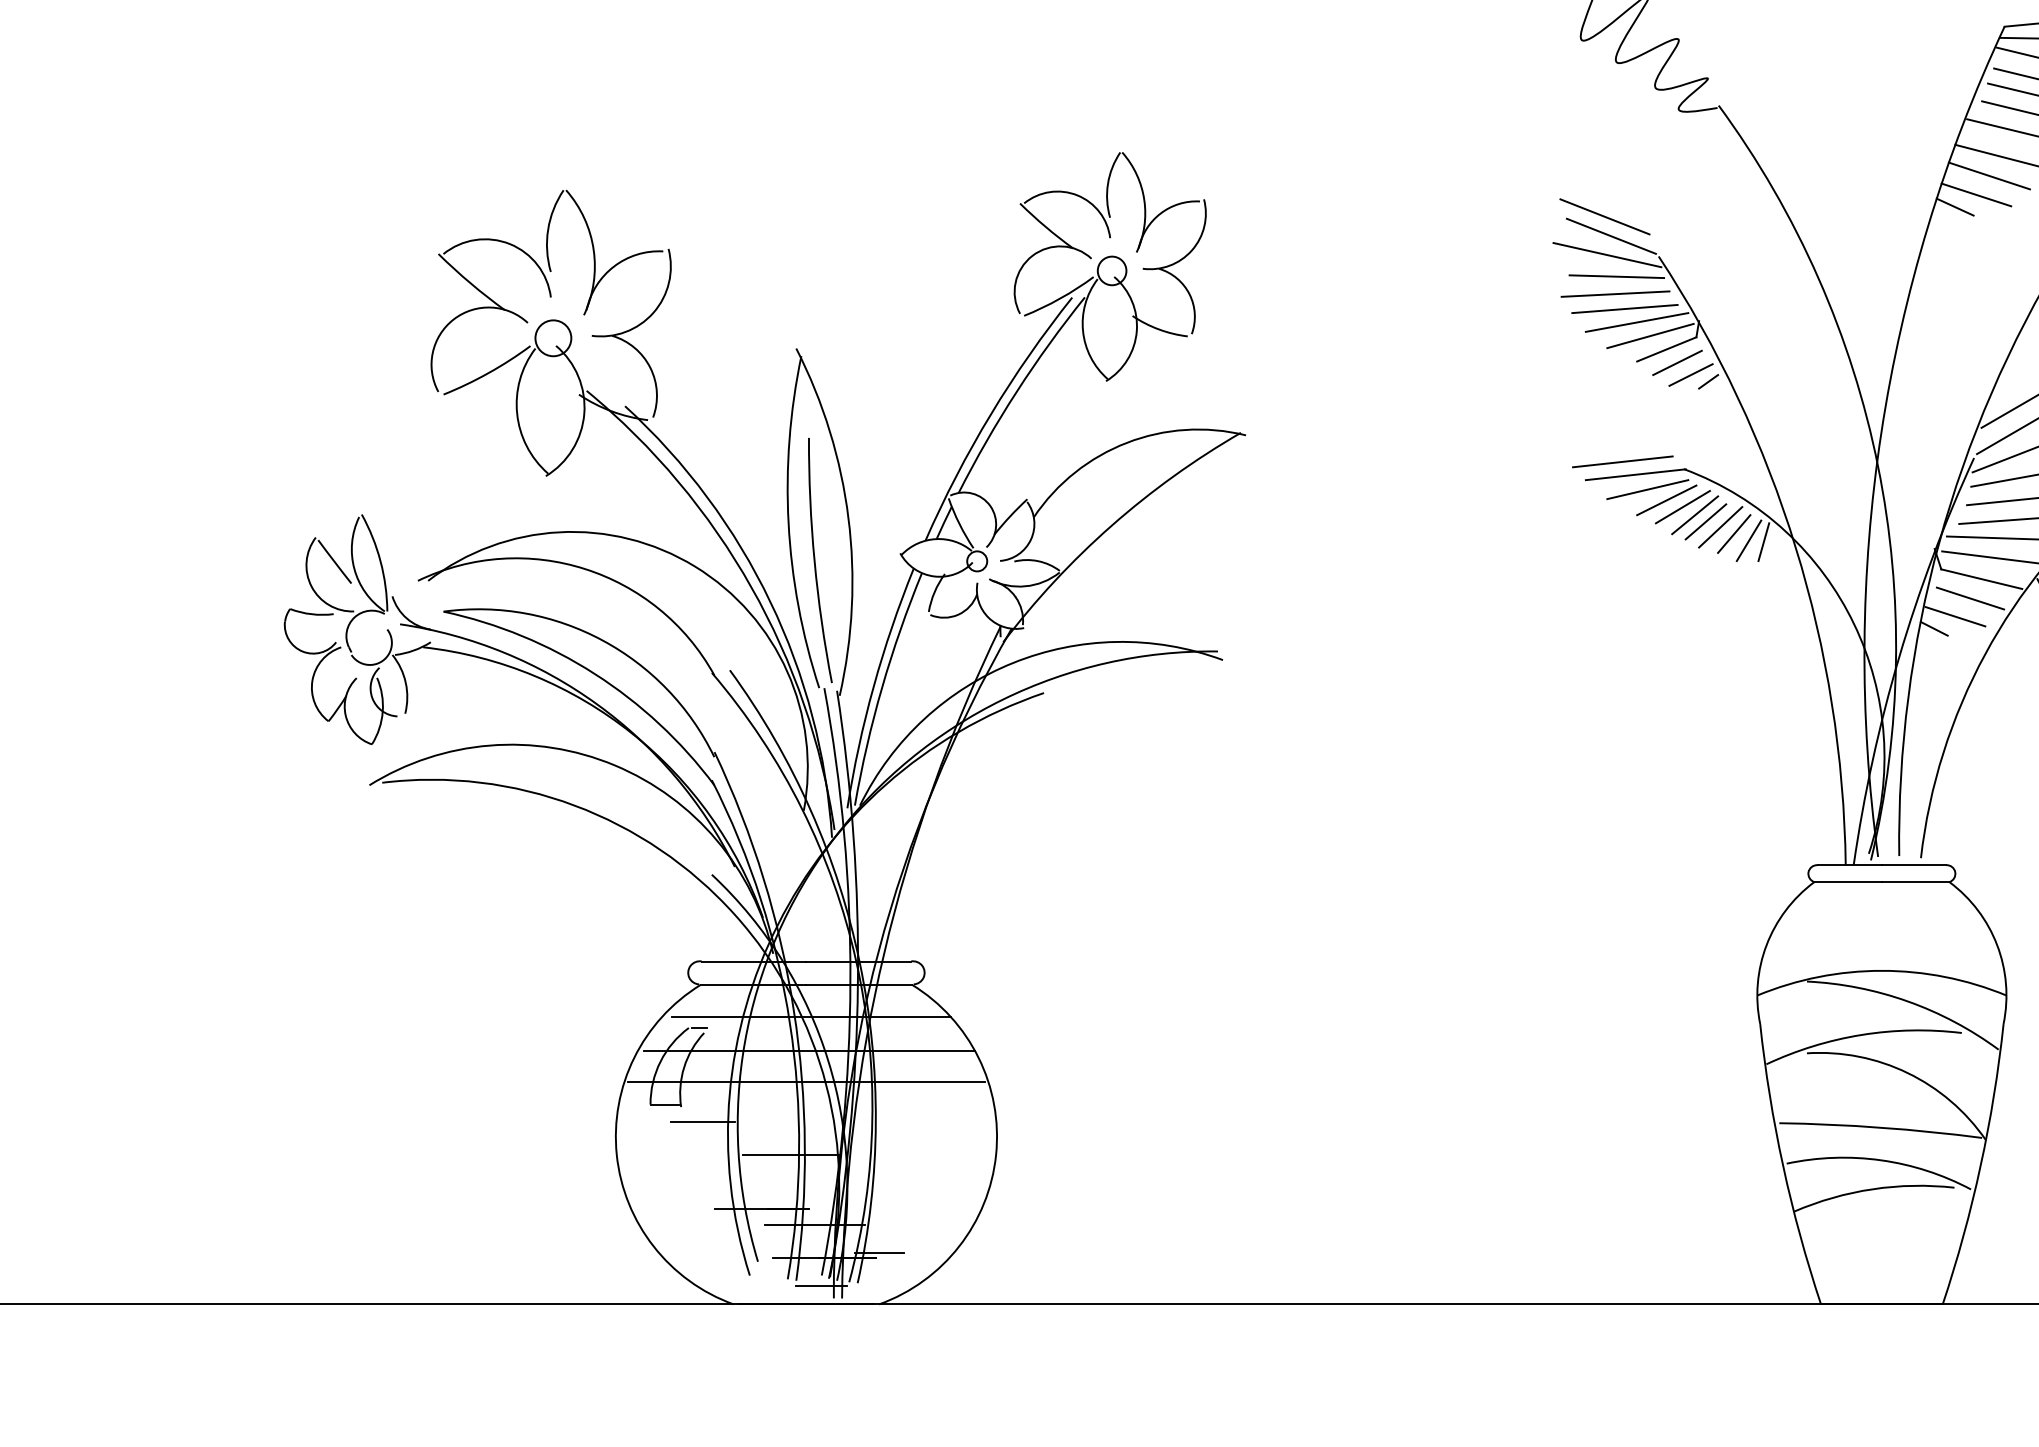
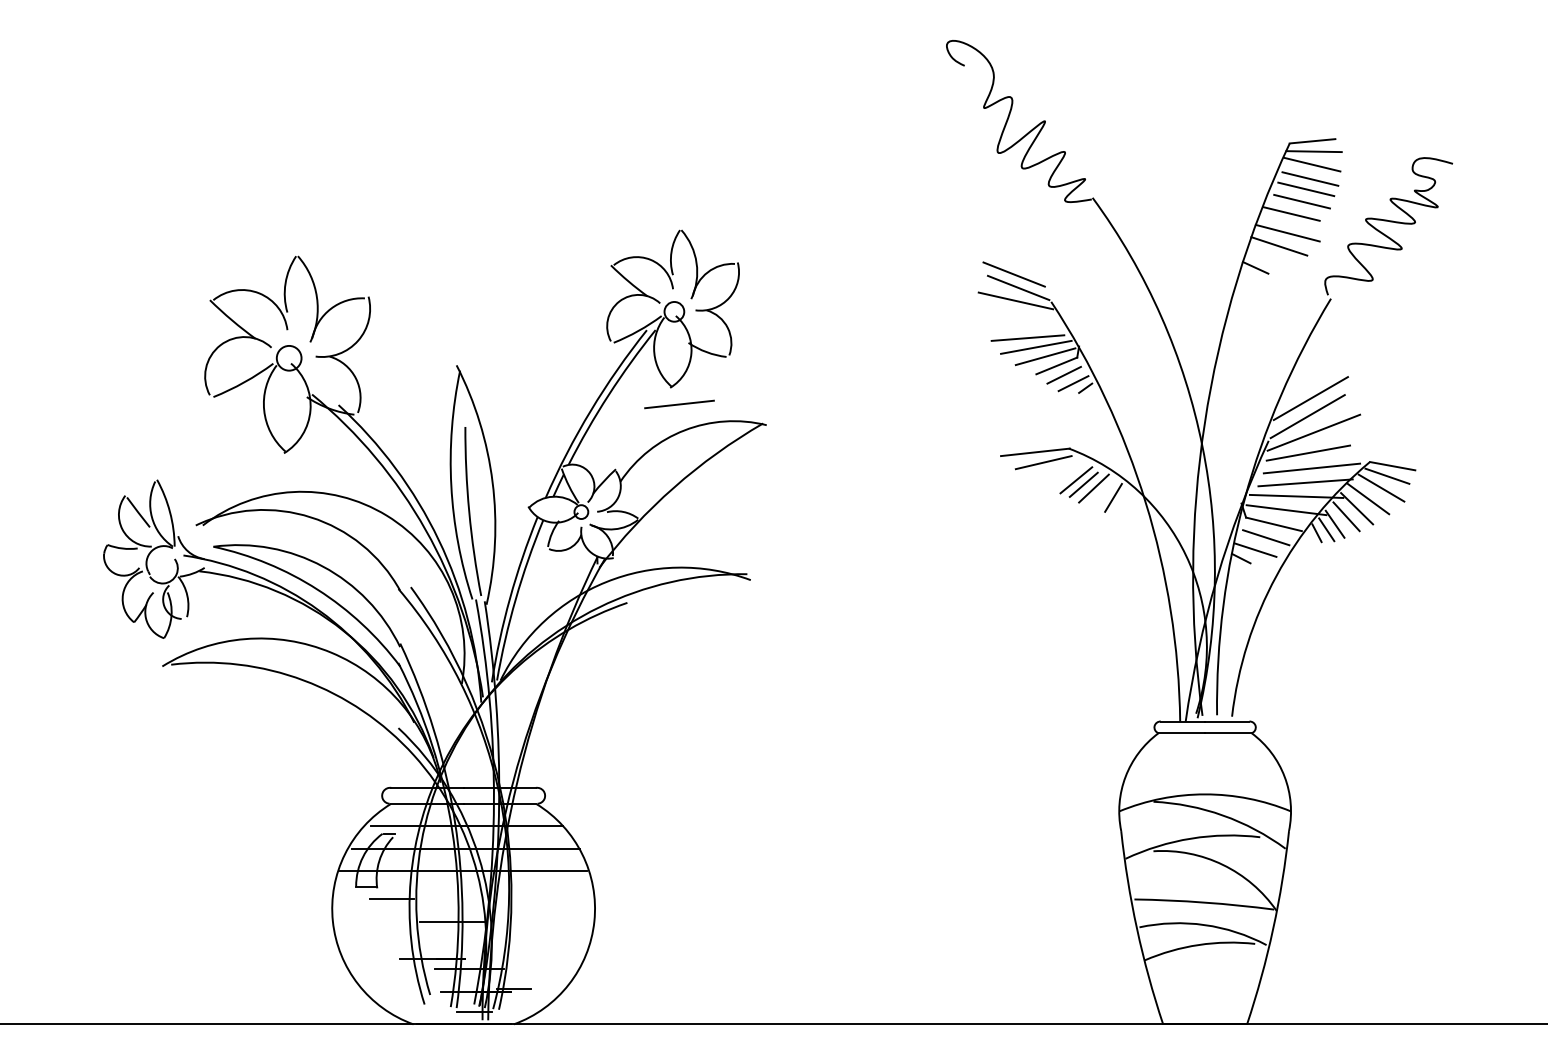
line: (1976, 195) -> (1270, 259), removed
line: (1615, 276) -> (1021, 315), removed
line: (1615, 293) -> (1021, 327), removed
line: (1622, 461) -> (679, 404), moved
line: (1666, 499) -> (1056, 469), removed
line: (1682, 506) -> (1067, 474), removed
line: (1734, 534) -> (1103, 493), removed
line: (1763, 541) -> (1123, 498), removed

